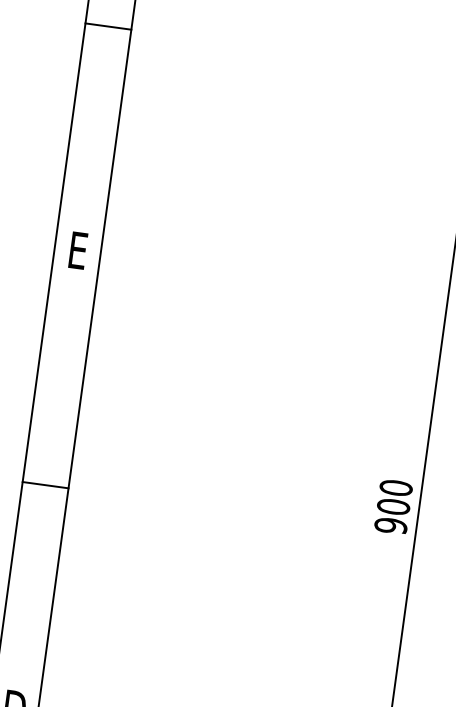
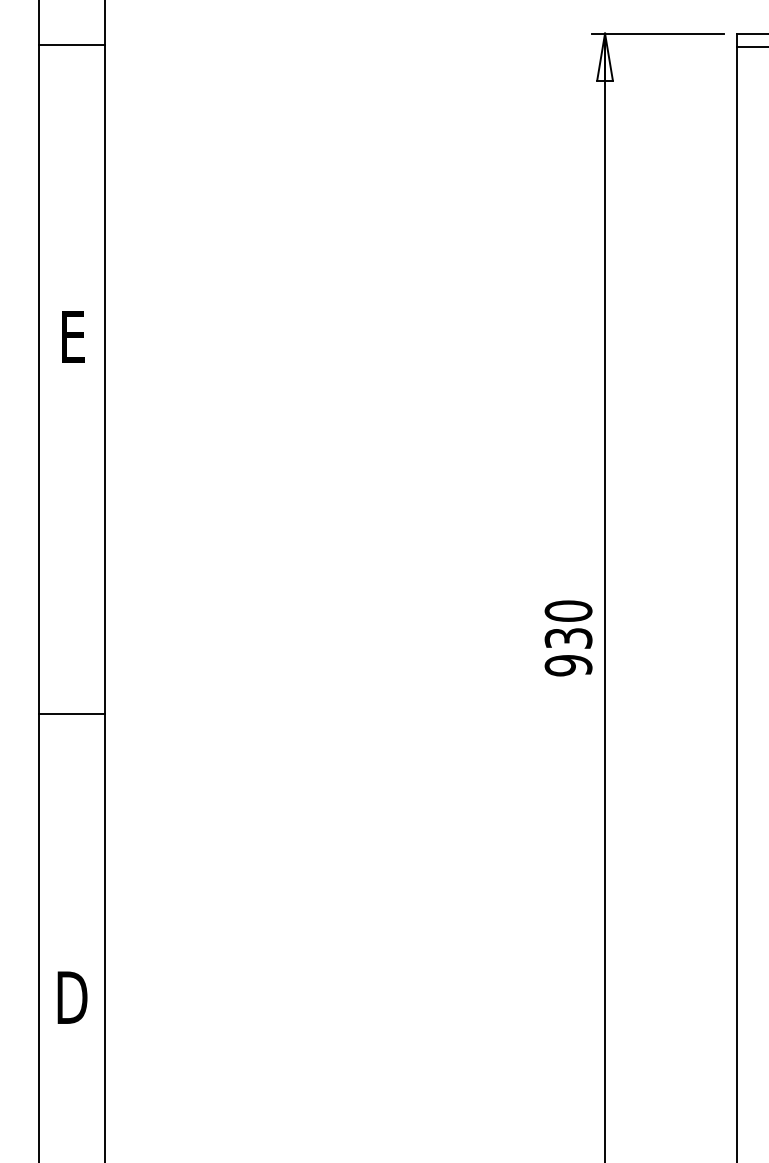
line: (108, 26) -> (72, 45), moved
line: (45, 485) -> (72, 714), moved
text: (393, 507) -> (568, 638), 900 -> 930

